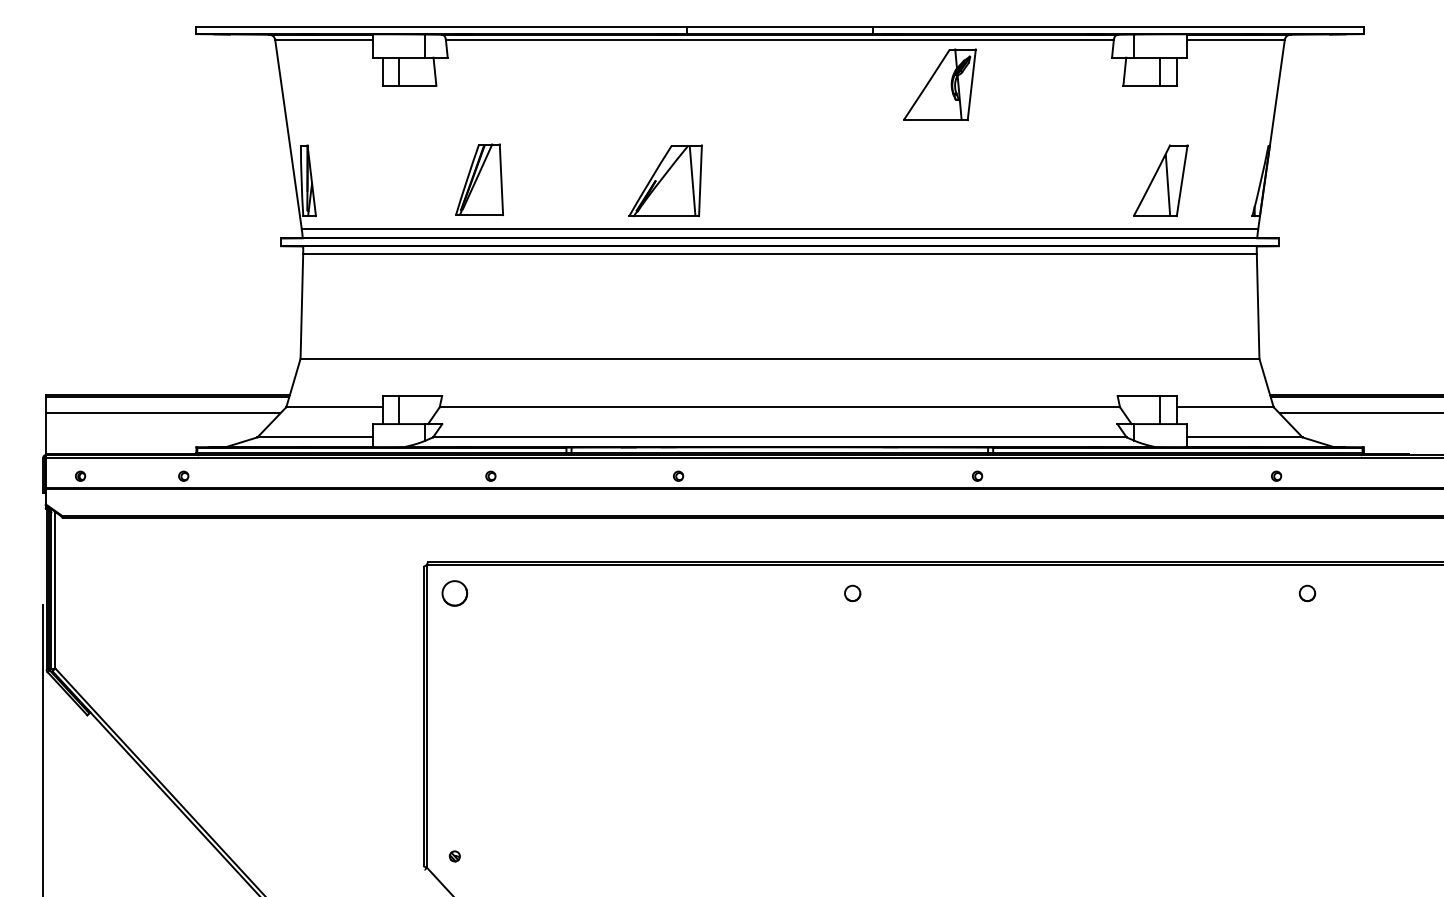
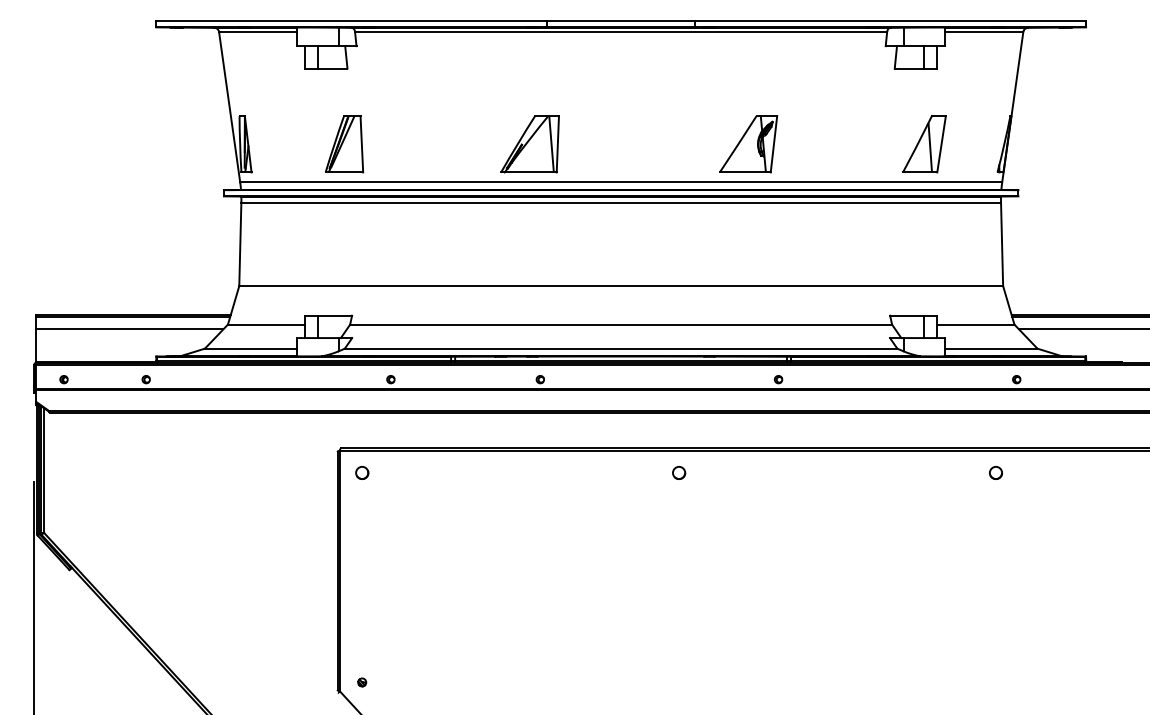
part: (939, 84) -> (748, 144), moved
part: (479, 179) -> (344, 144), moved
part: (454, 593) -> (361, 473), size x0.62
part: (1307, 593) -> (996, 473), moved

